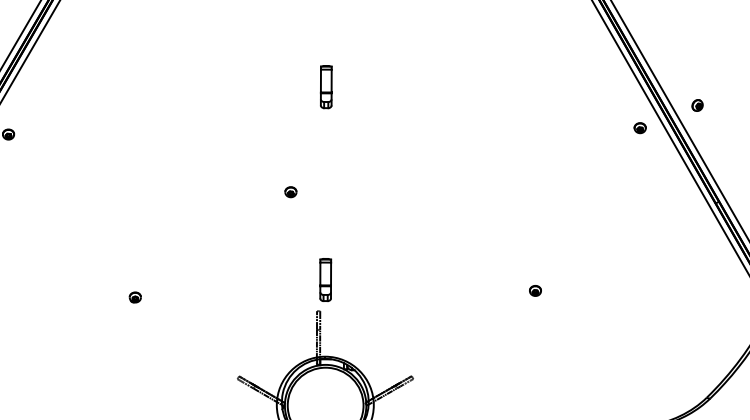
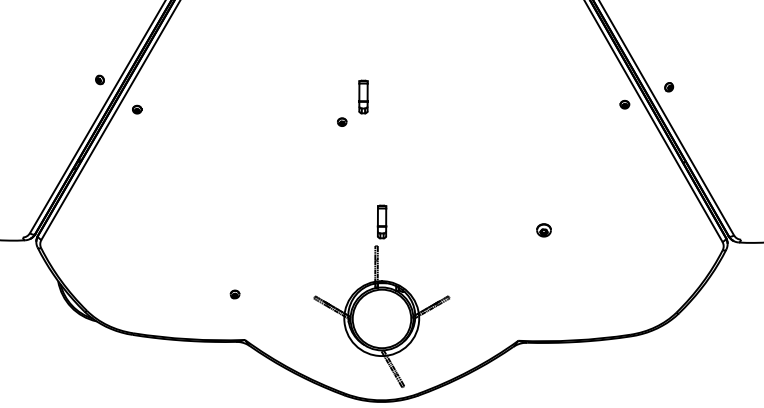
part: (326, 86) -> (363, 96), moved
part: (291, 191) -> (342, 121), moved
part: (534, 291) -> (543, 230), size x1.6
part: (134, 297) -> (234, 294), moved

